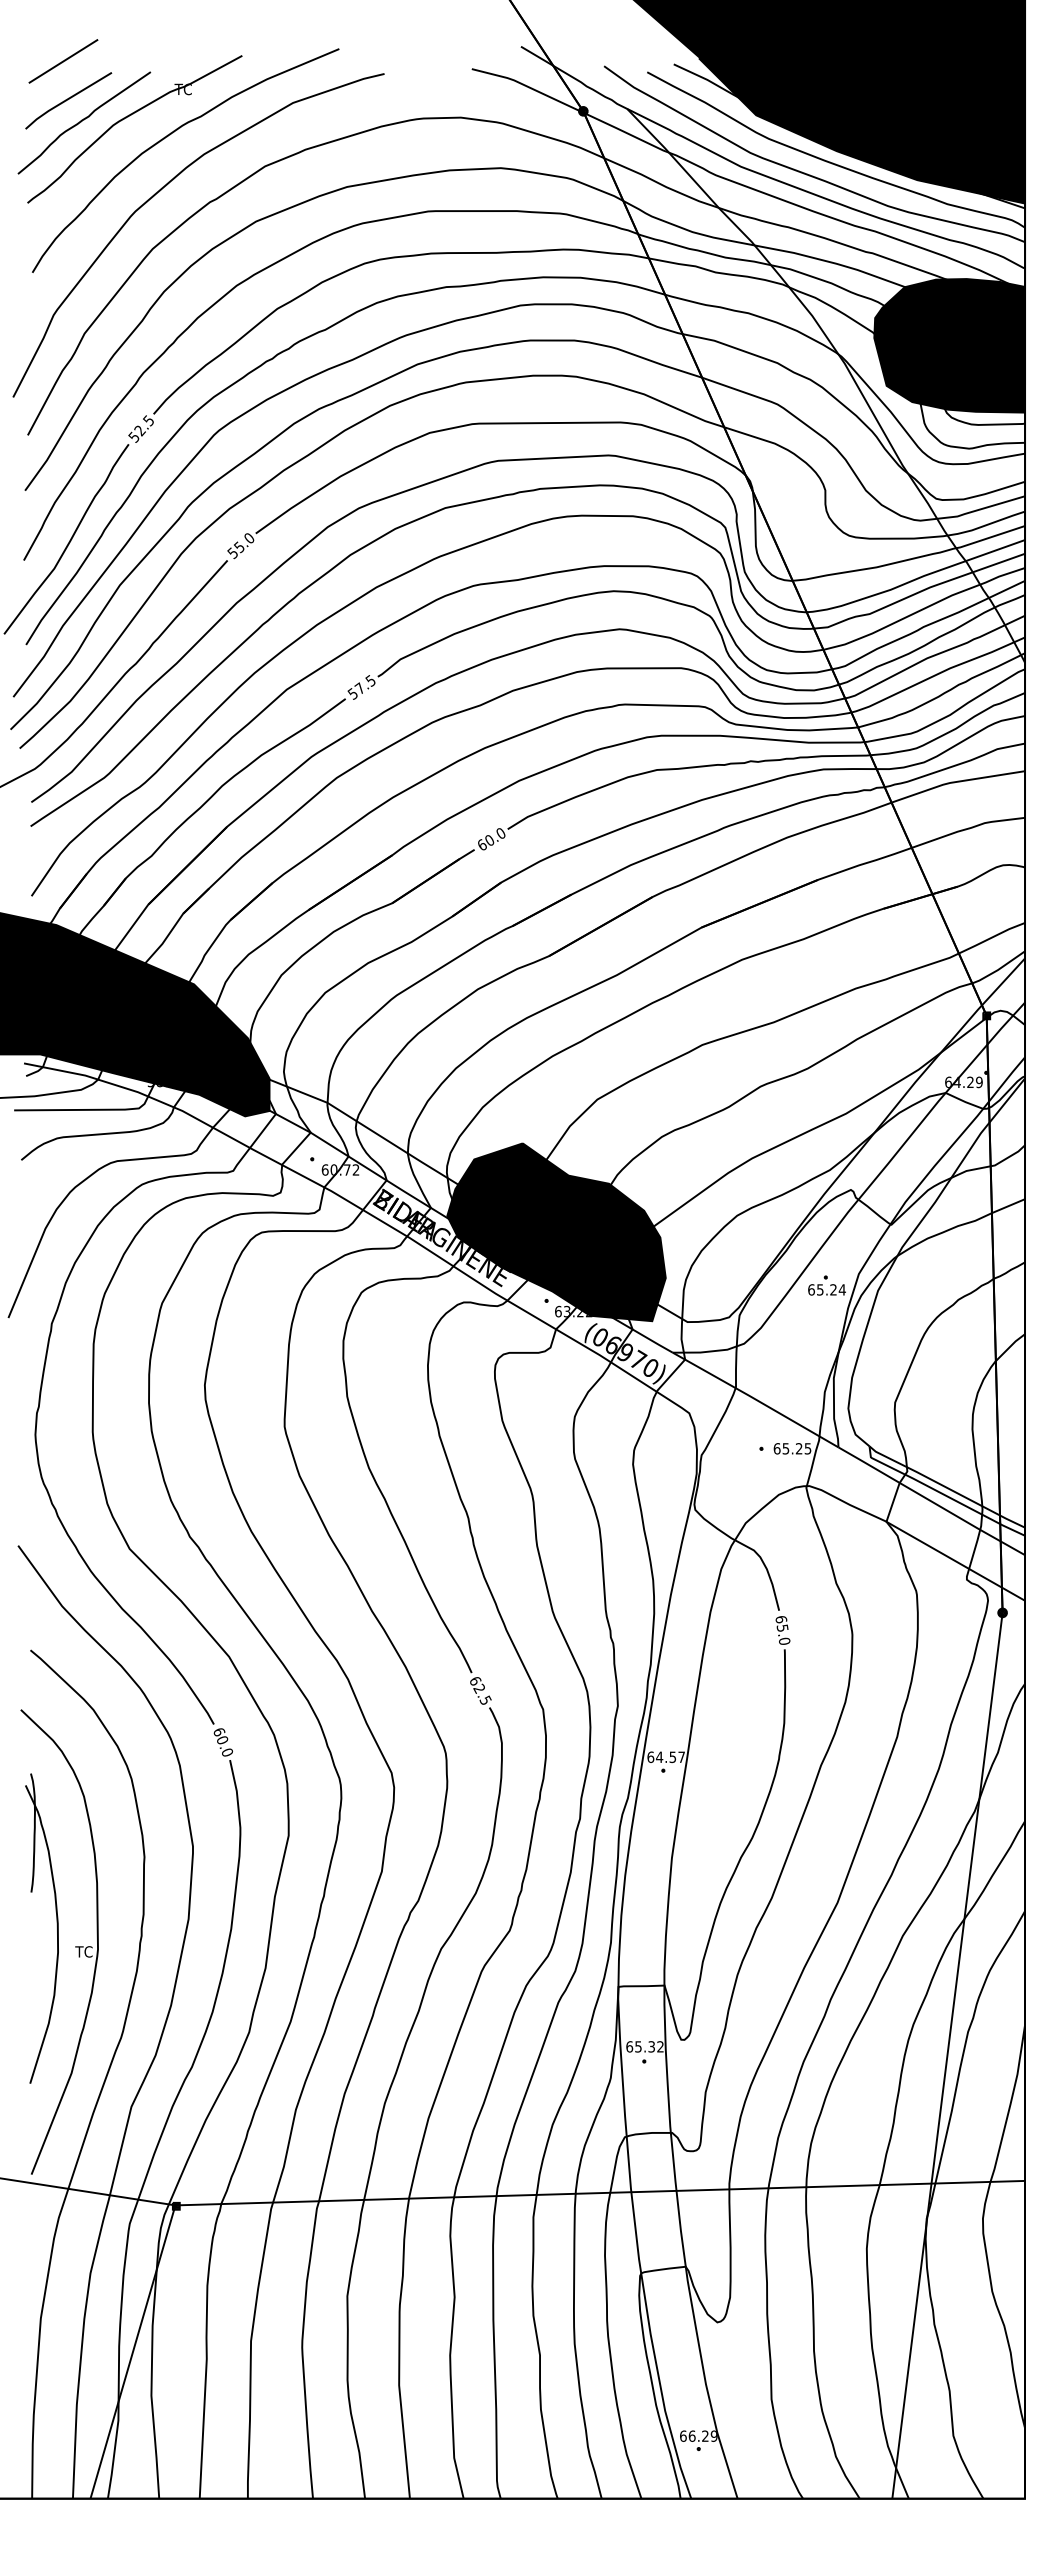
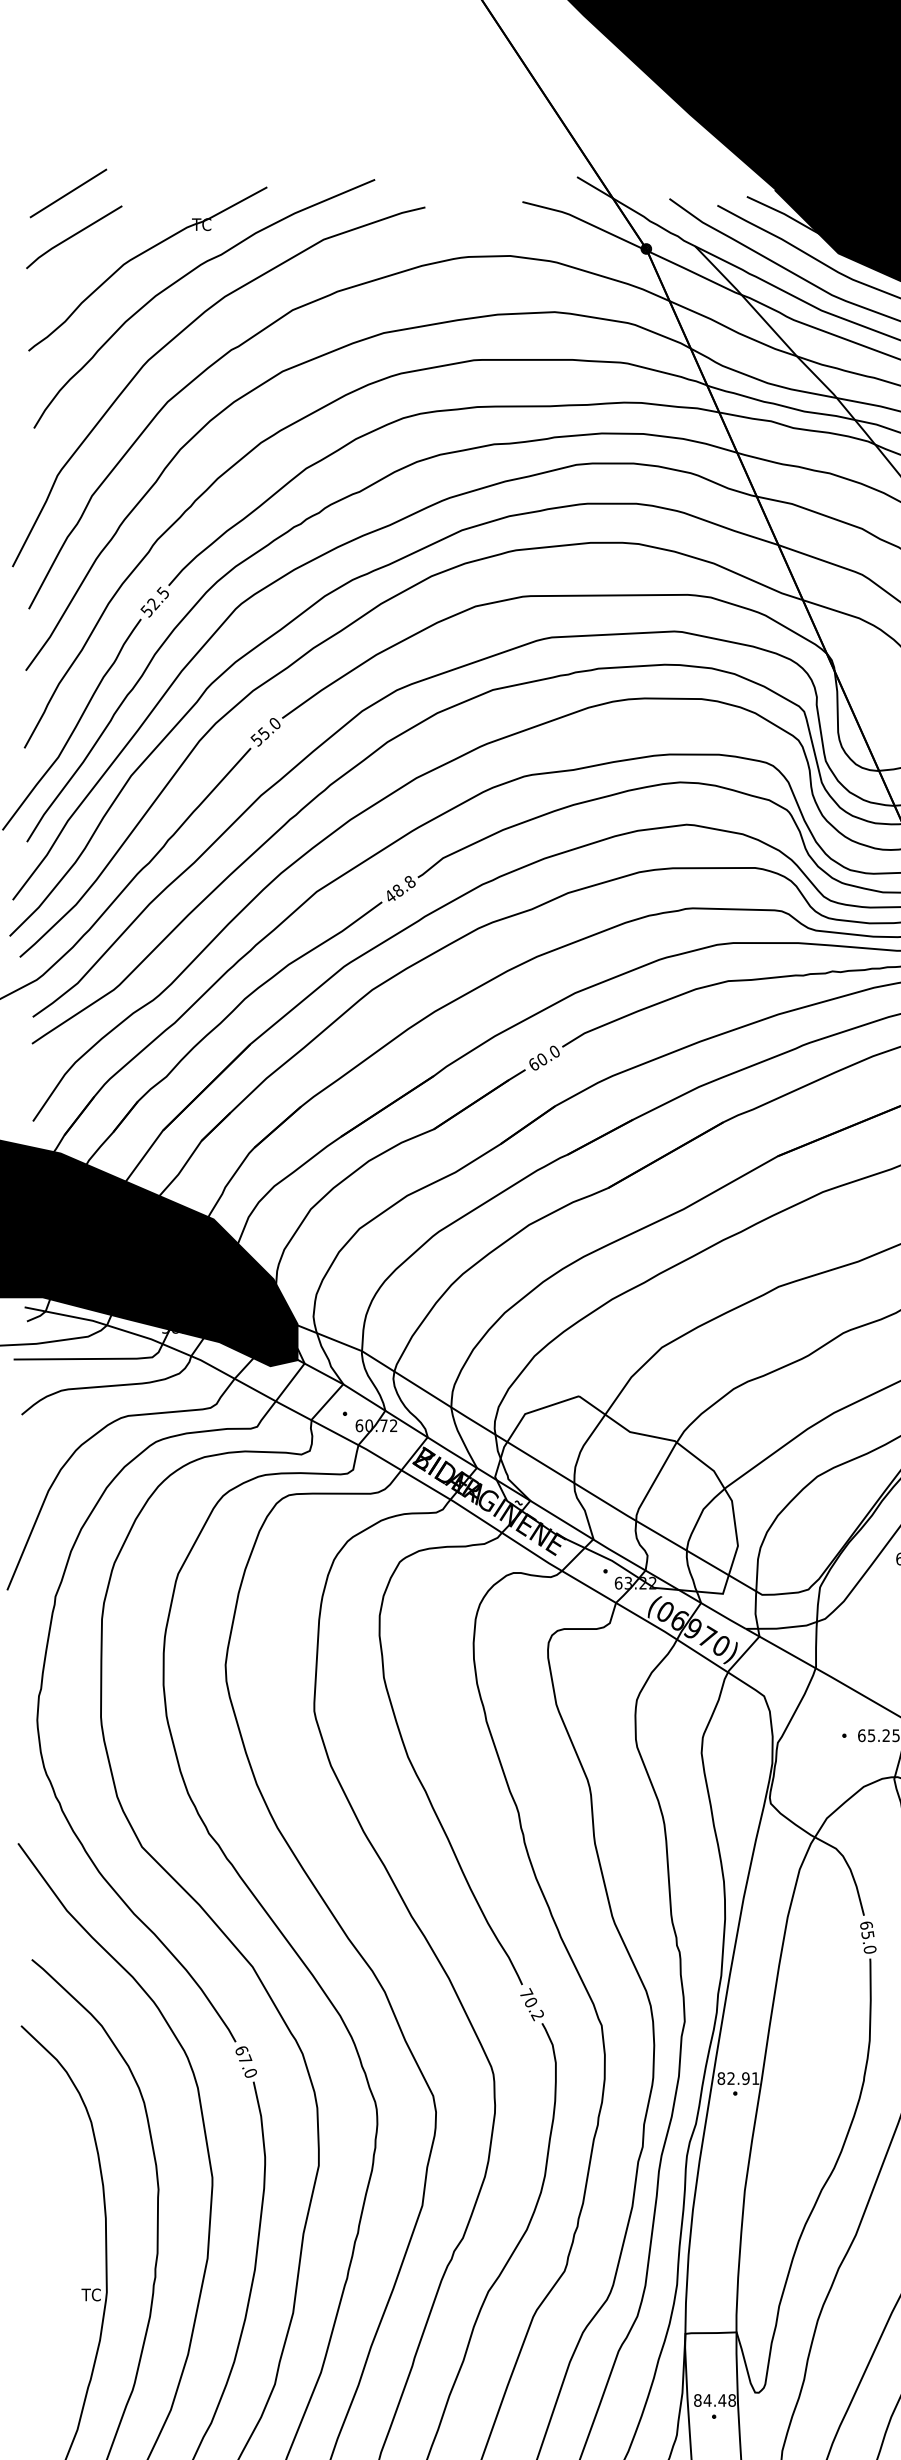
curve: (84, 120) -> (91, 259), removed
text: (361, 687) -> (399, 889), 57.5 -> 48.8
fill: (556, 1232) -> (616, 1495), removed
text: (480, 1690) -> (532, 2004), 62.5 -> 70.2
text: (222, 1739) -> (245, 2058), 60.0 -> 67.0
text: (665, 1756) -> (737, 2077), 64.57 -> 82.91
part: (56, 1926) -> (60, 2266), removed
text: (644, 2046) -> (714, 2400), 65.32 -> 84.48

